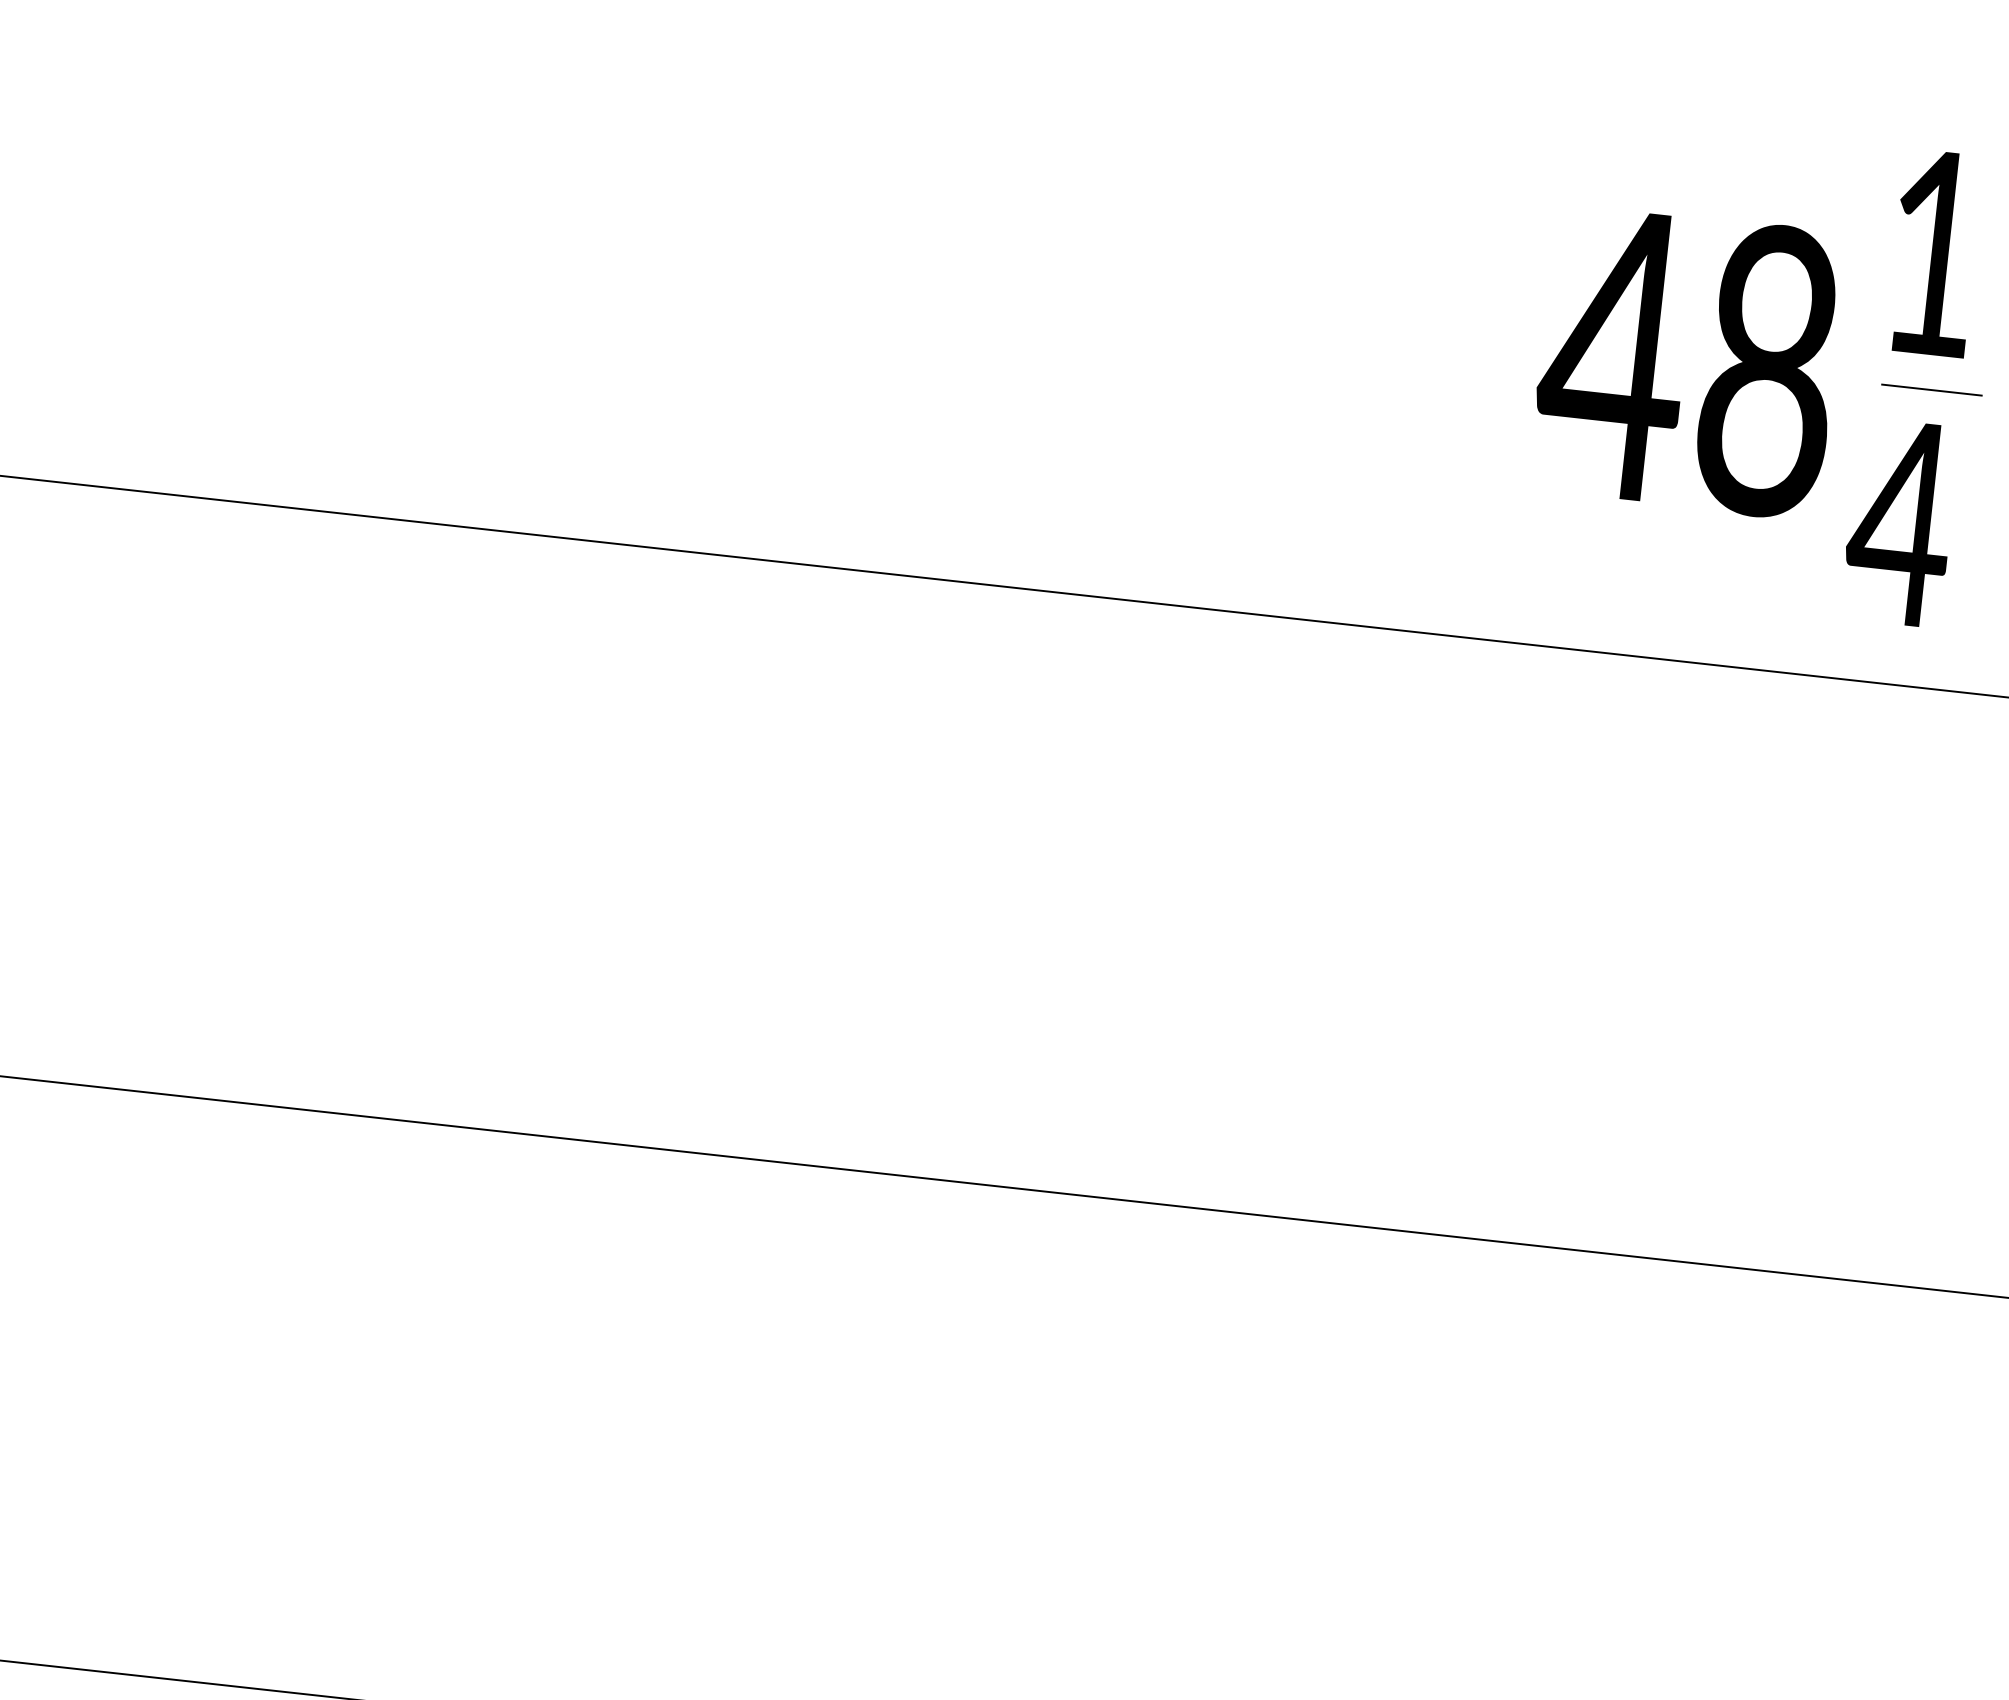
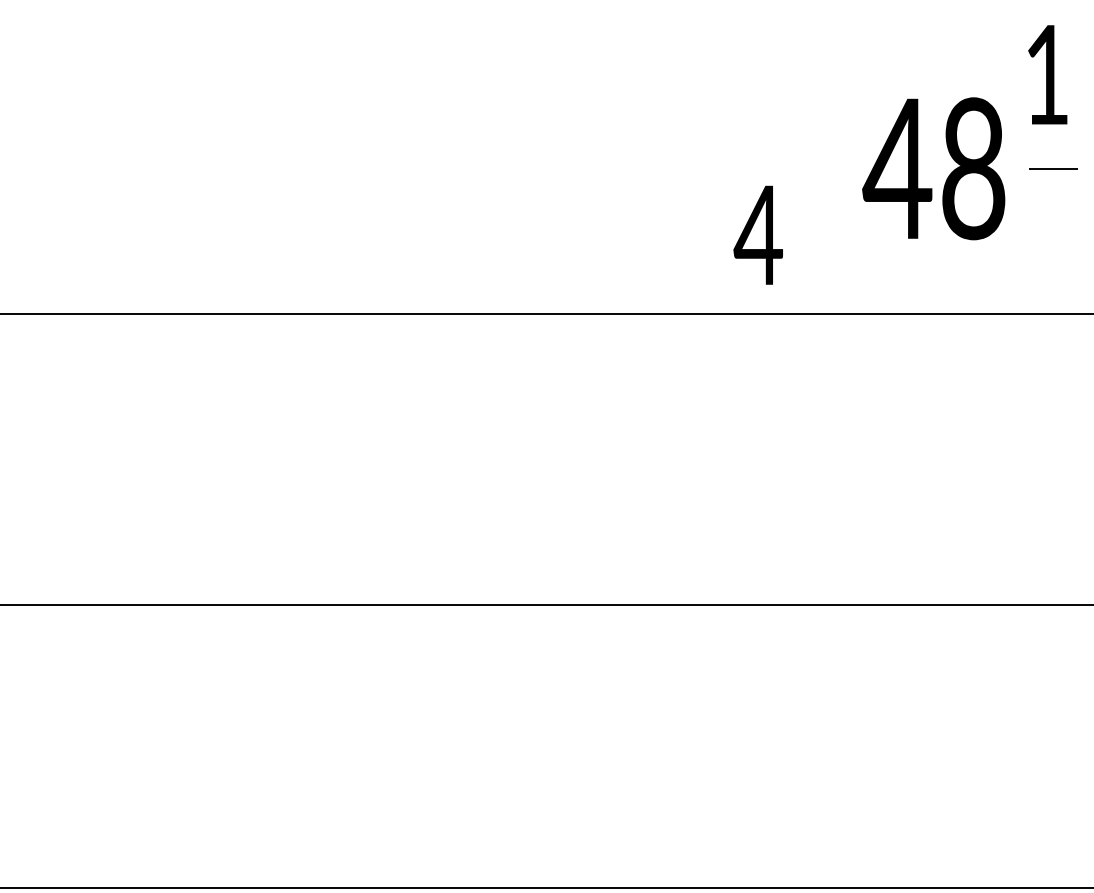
text: (1934, 252) -> (1047, 74), moved
text: (1898, 521) -> (757, 234), moved

